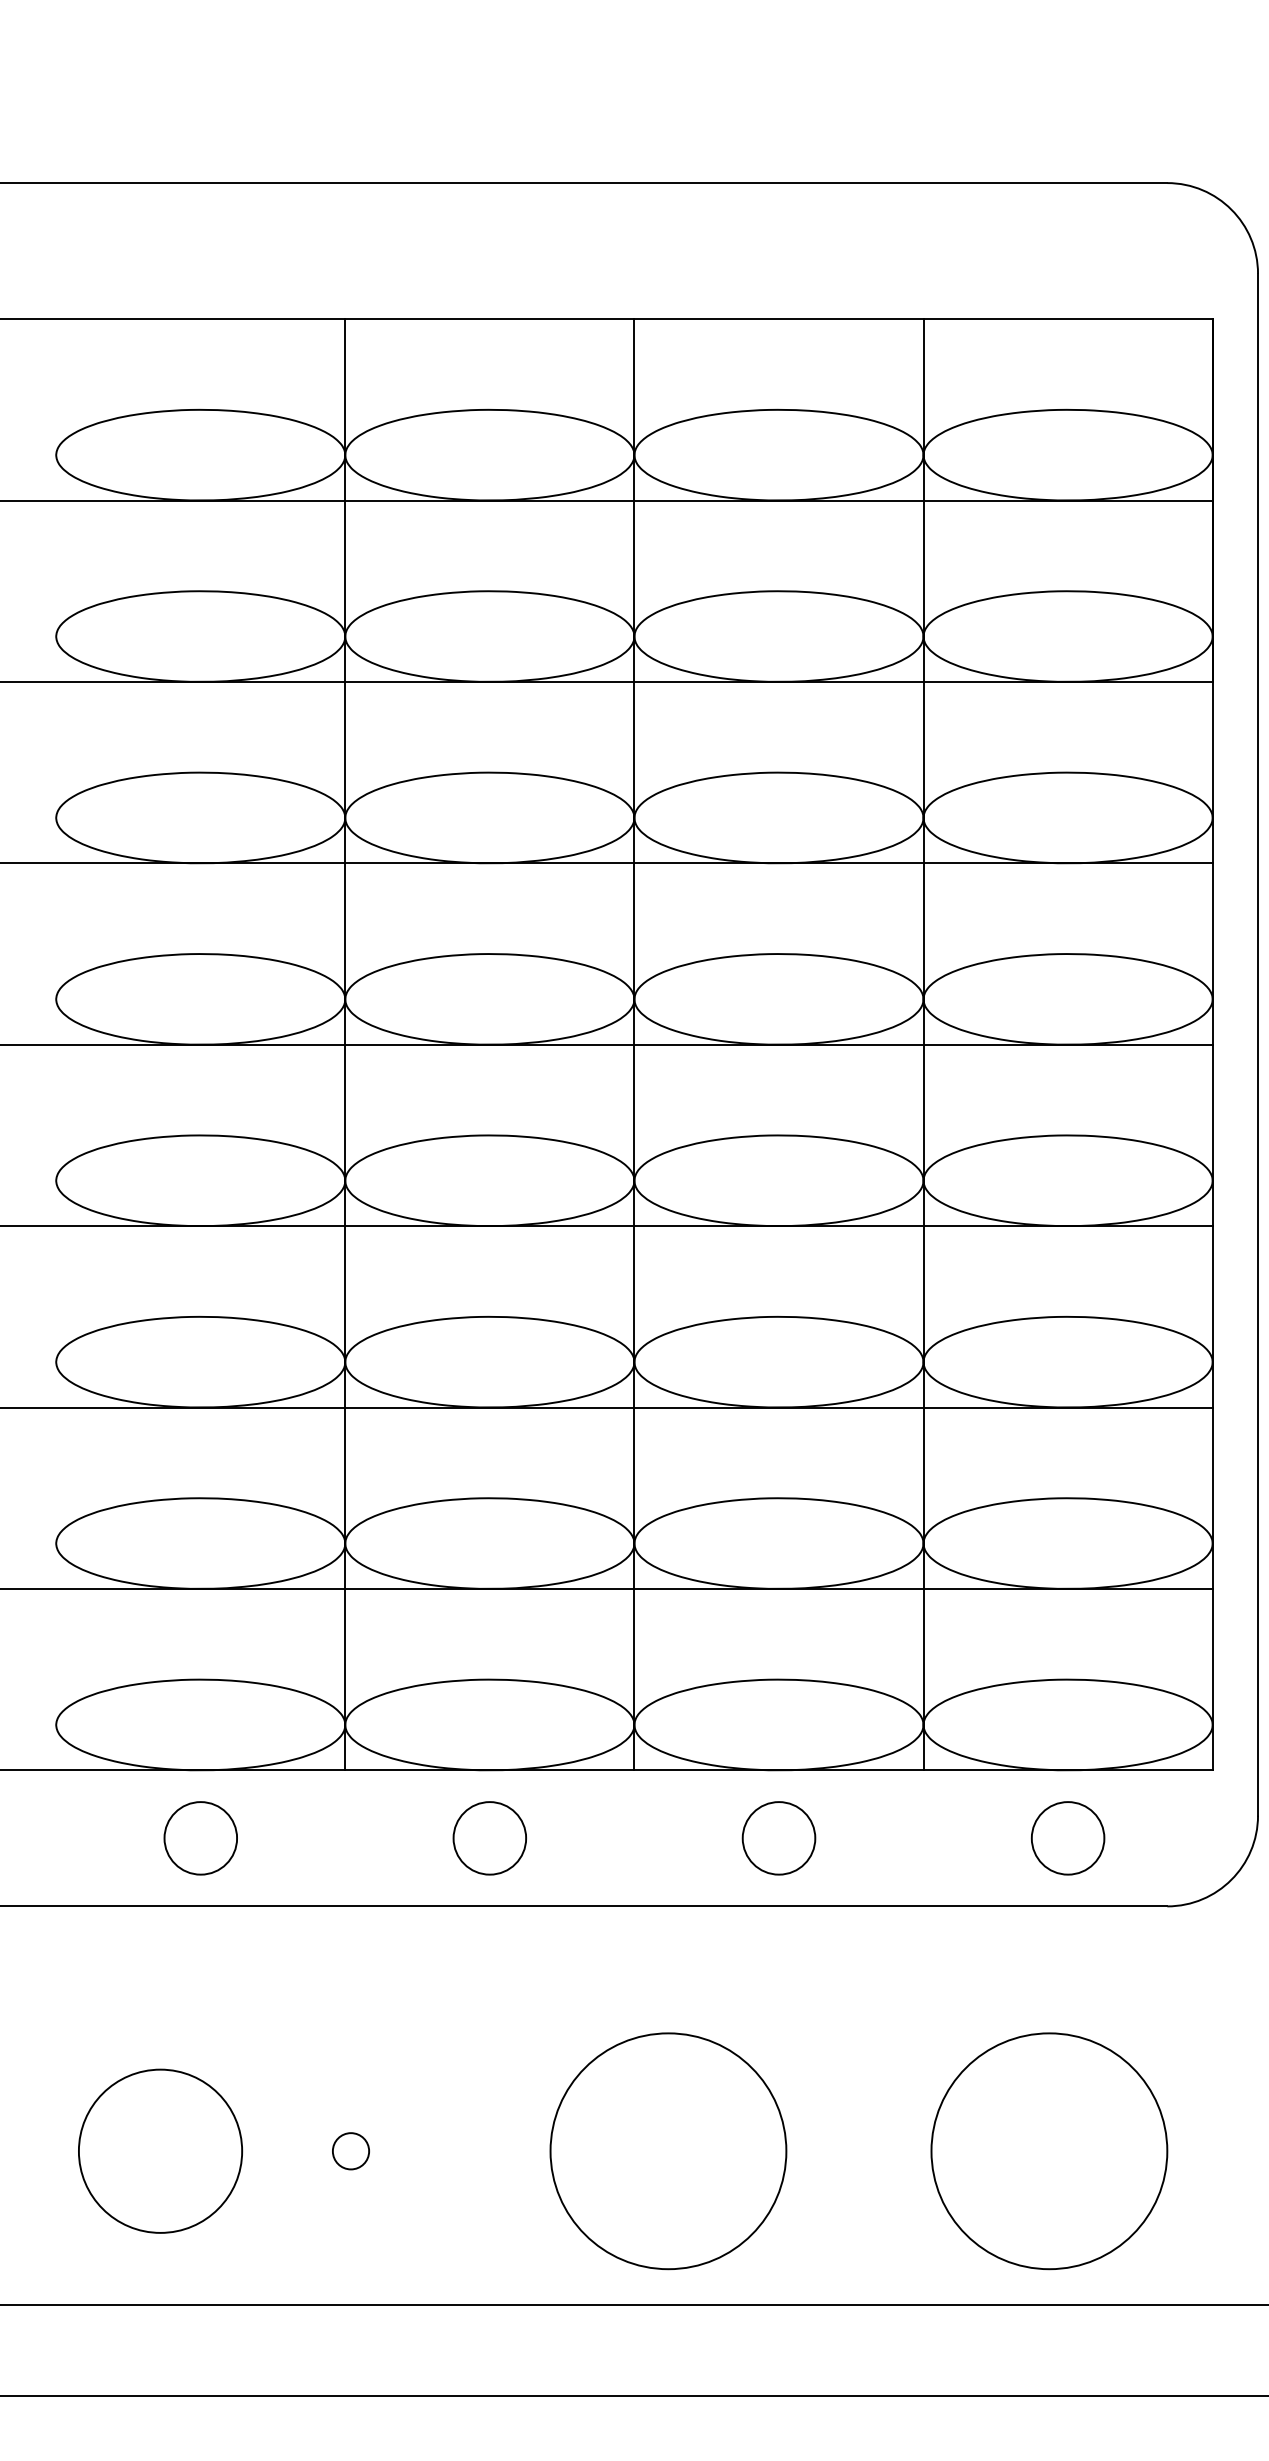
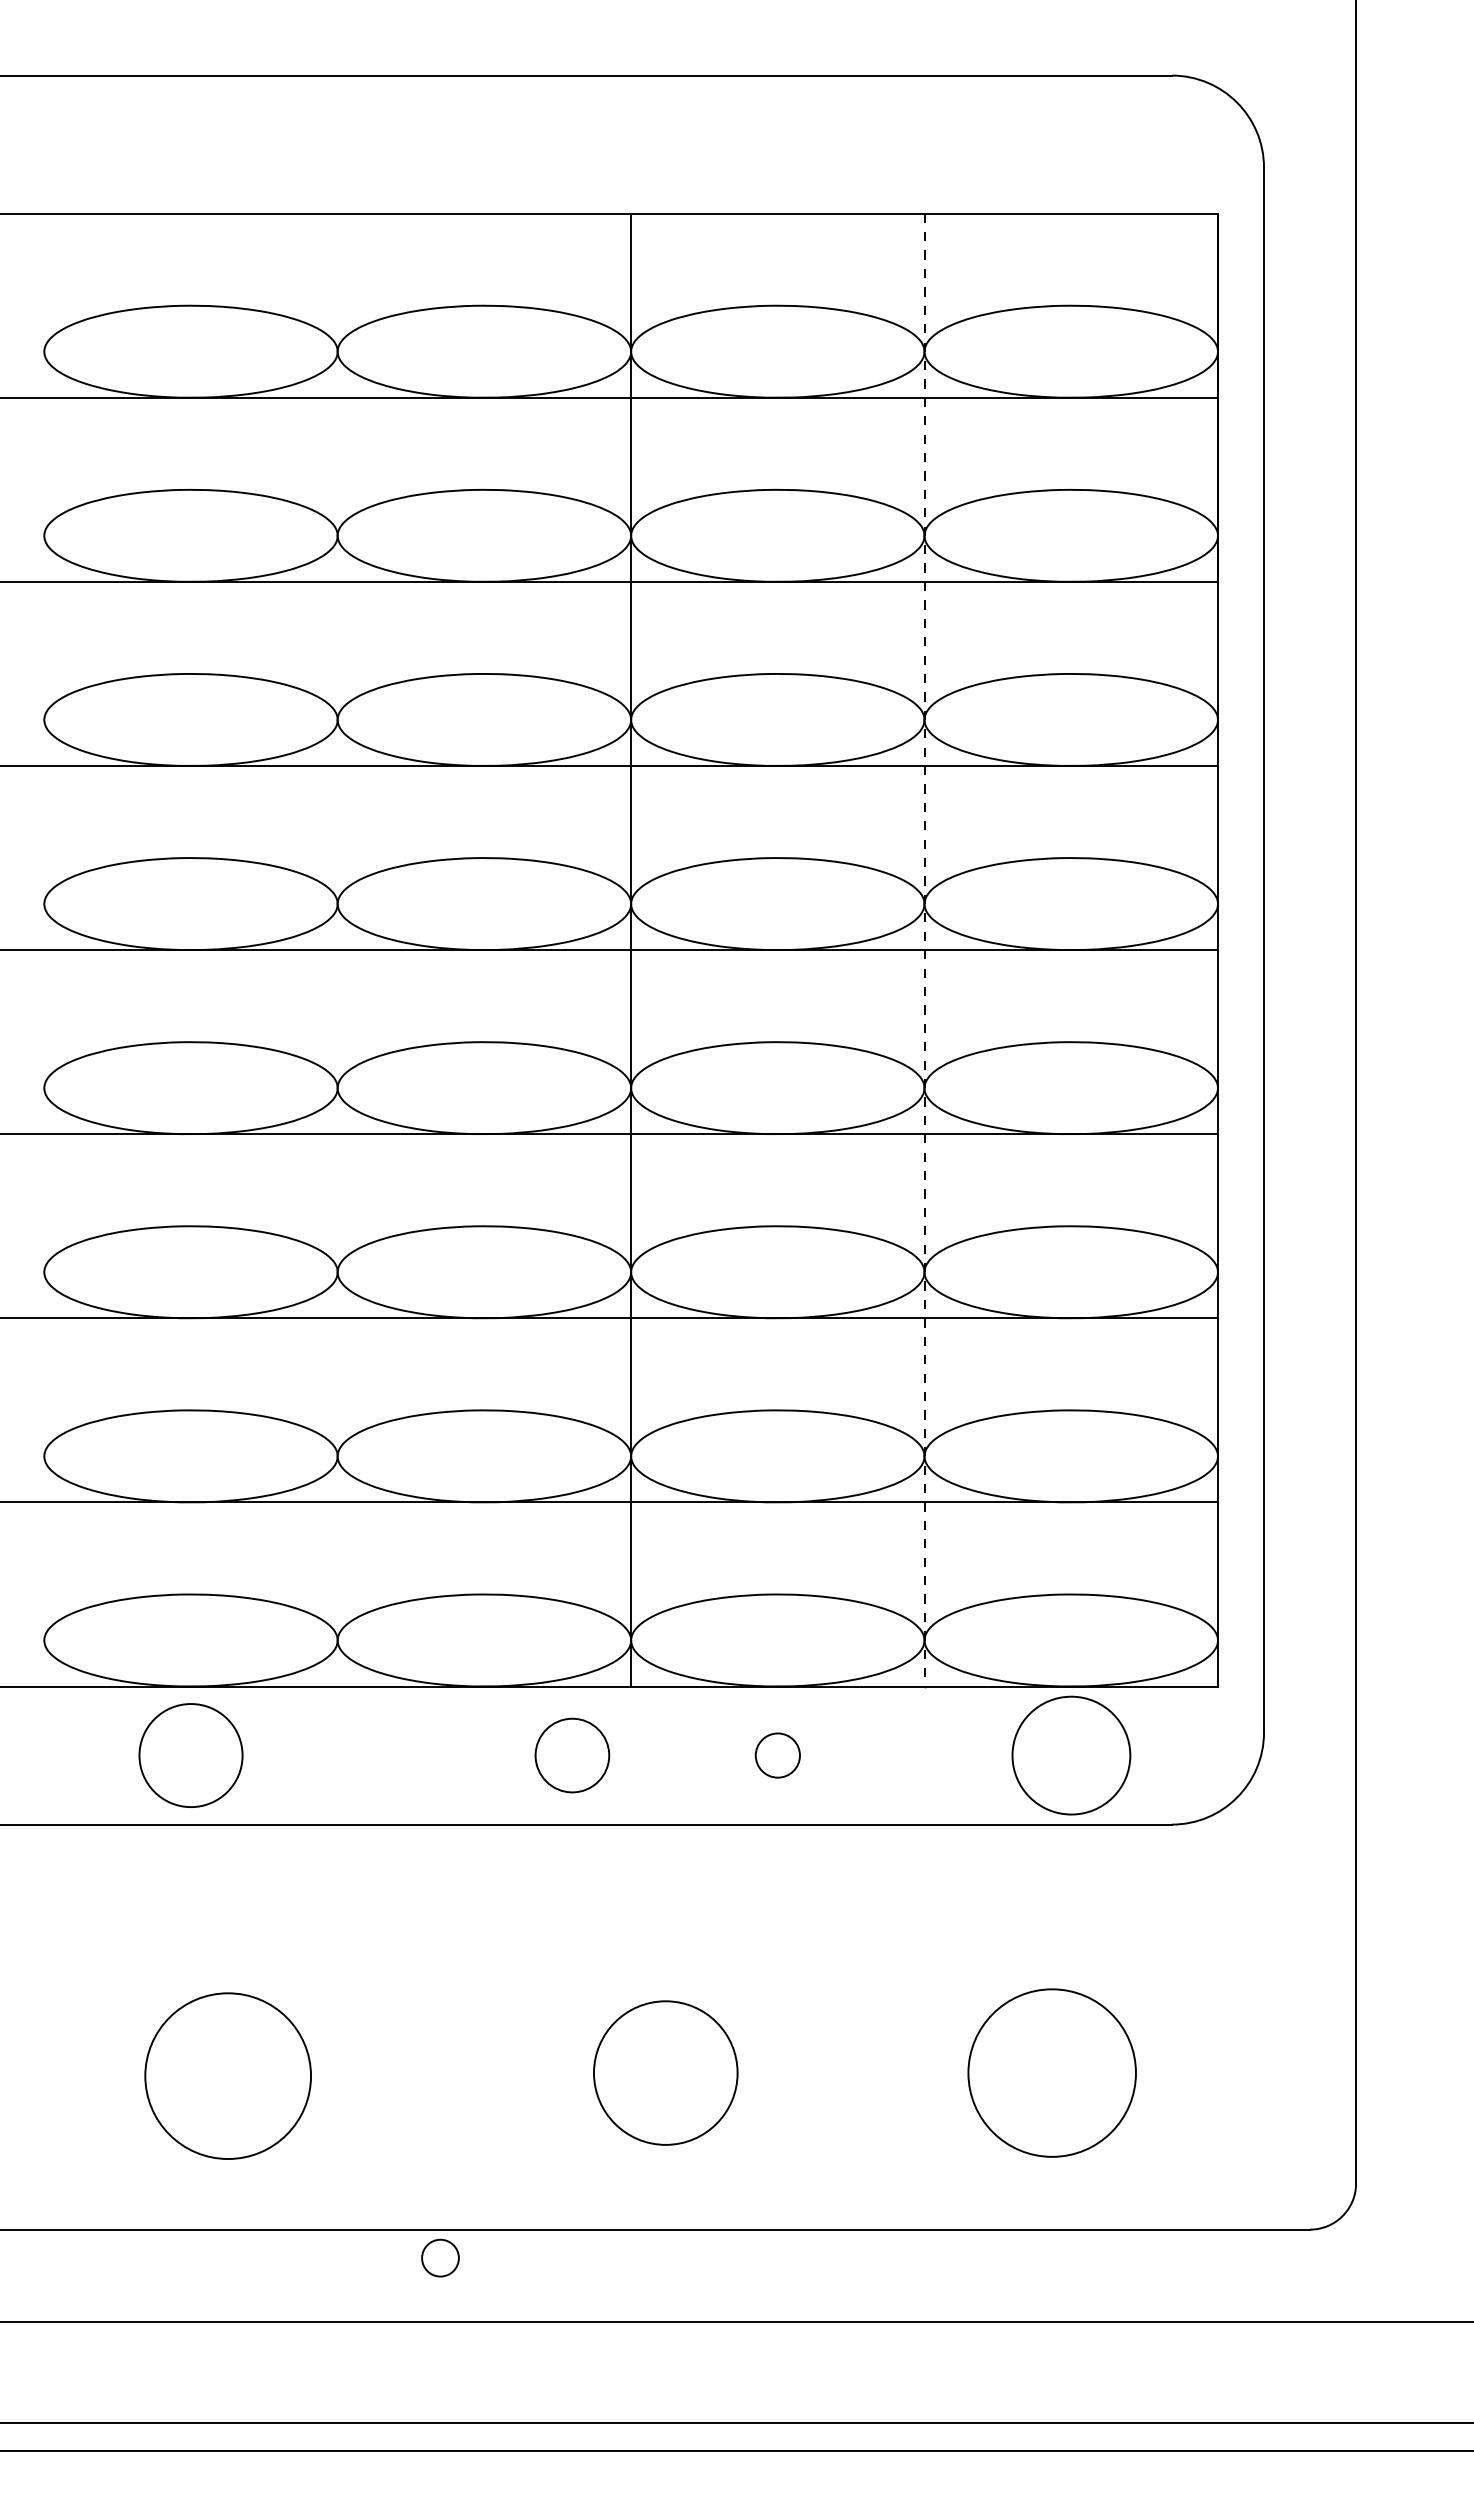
line: (345, 1044) -> (337, 949), removed
line: (923, 1045) -> (924, 950), solid -> dashed
circle: (200, 1838) -> (190, 1755), size x1.4
circle: (489, 1838) -> (572, 1755), moved
circle: (778, 1838) -> (777, 1755), size x0.6
circle: (1067, 1838) -> (1070, 1755), size x1.6
circle: (159, 2150) -> (227, 2075), moved
circle: (351, 2150) -> (440, 2257), moved
circle: (668, 2150) -> (665, 2072), size x0.6
circle: (1048, 2150) -> (1051, 2072), size x0.7

